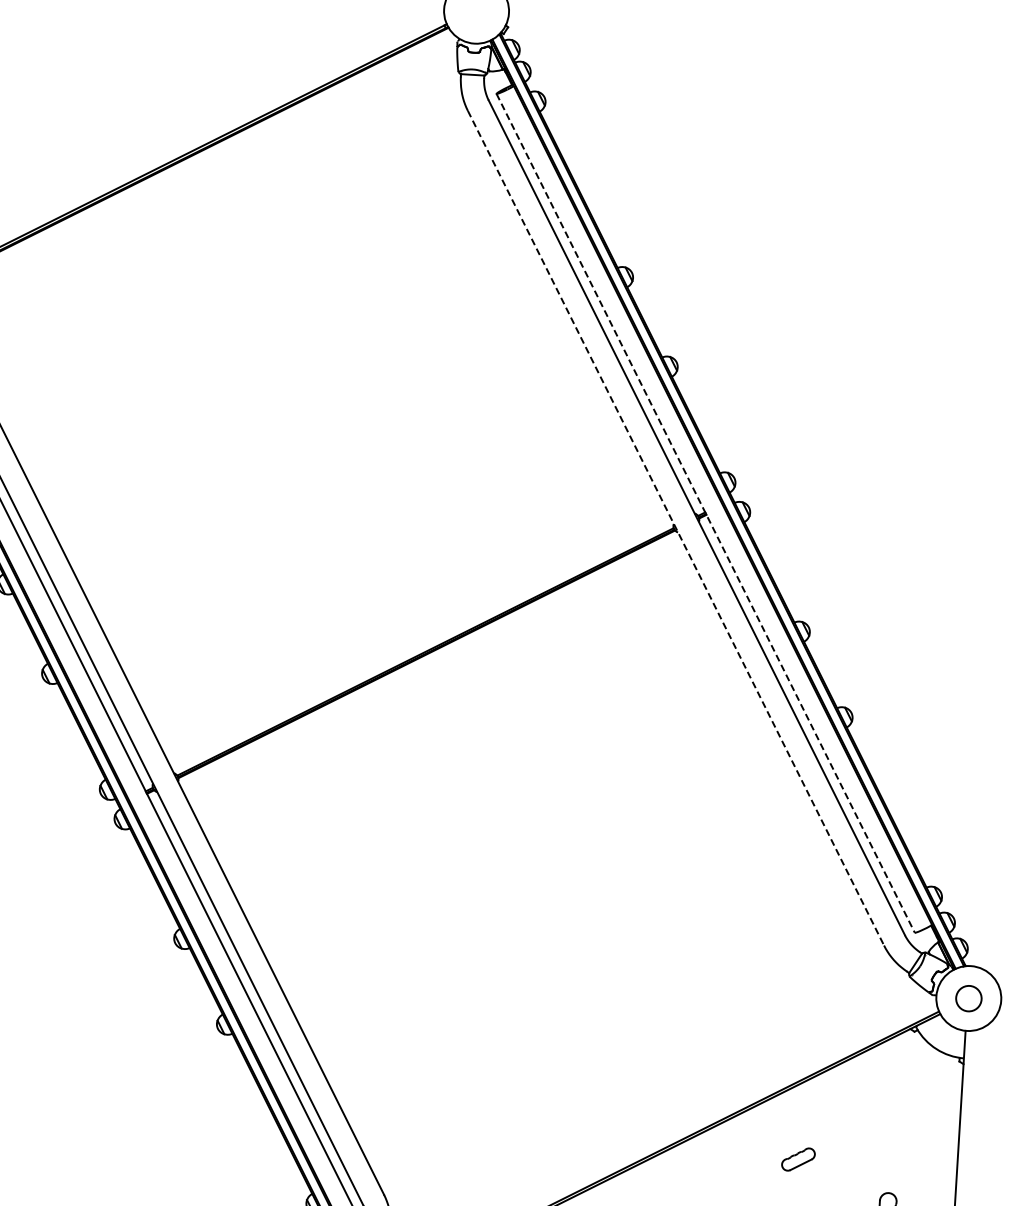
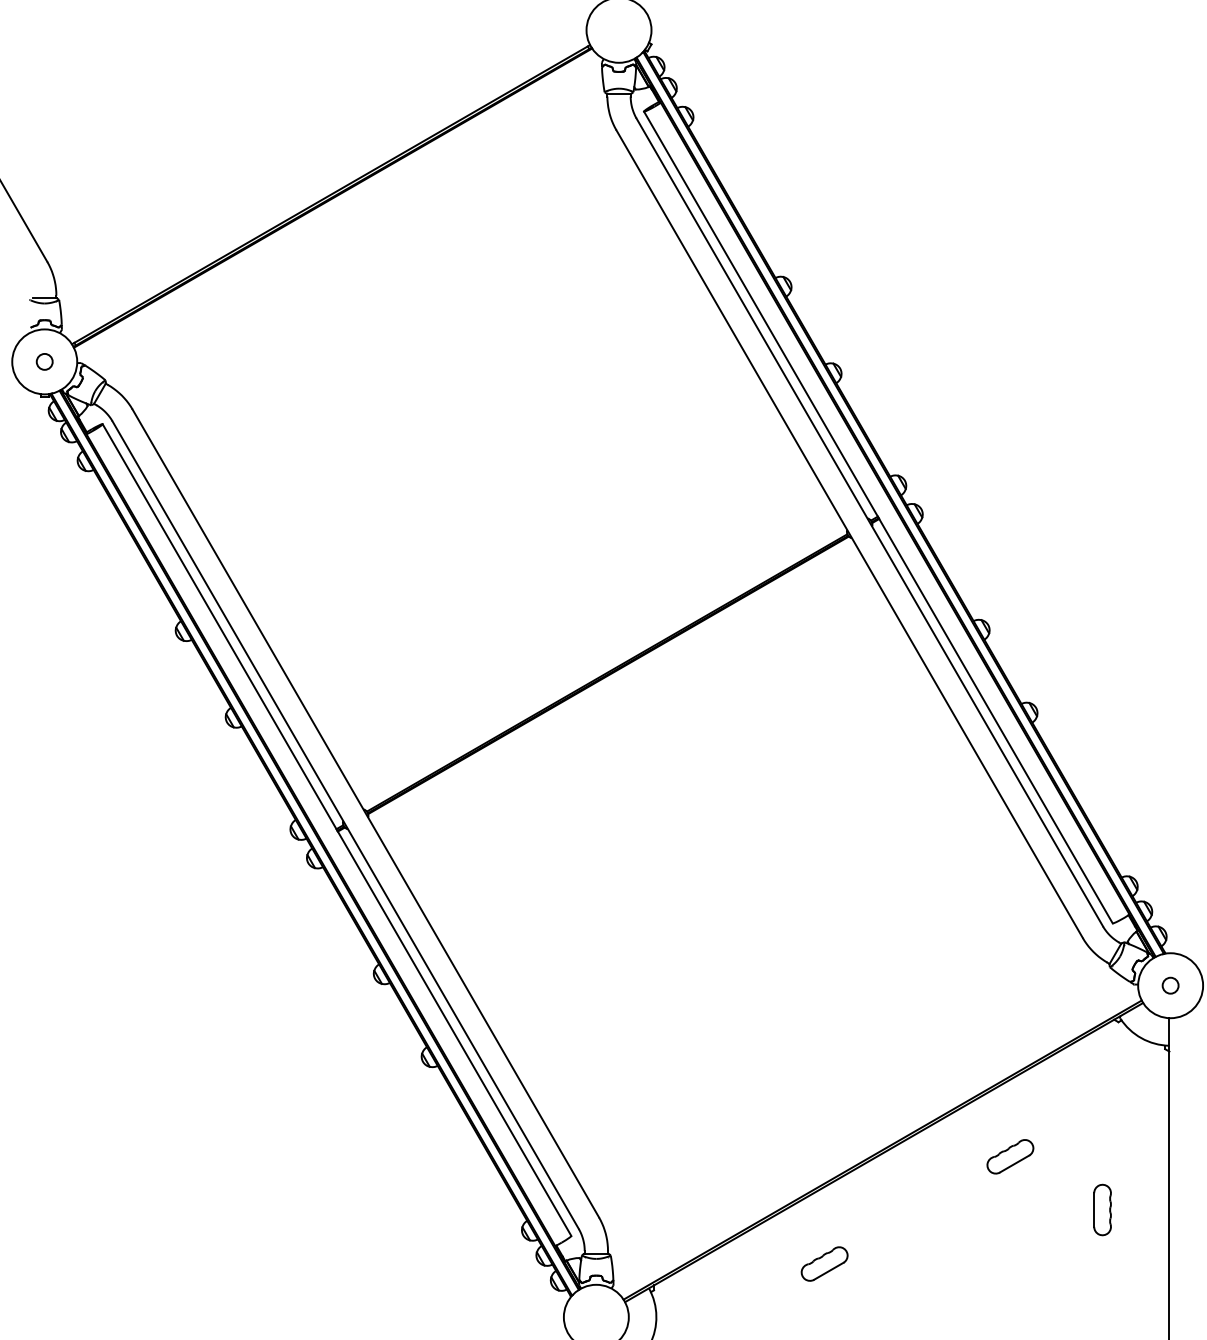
line: (705, 513) -> (878, 517), dashed -> solid
line: (675, 528) -> (849, 534), dashed -> solid
circle: (968, 998) -> (1170, 985), size x0.62
part: (798, 1159) -> (1010, 1156), size x1.43

